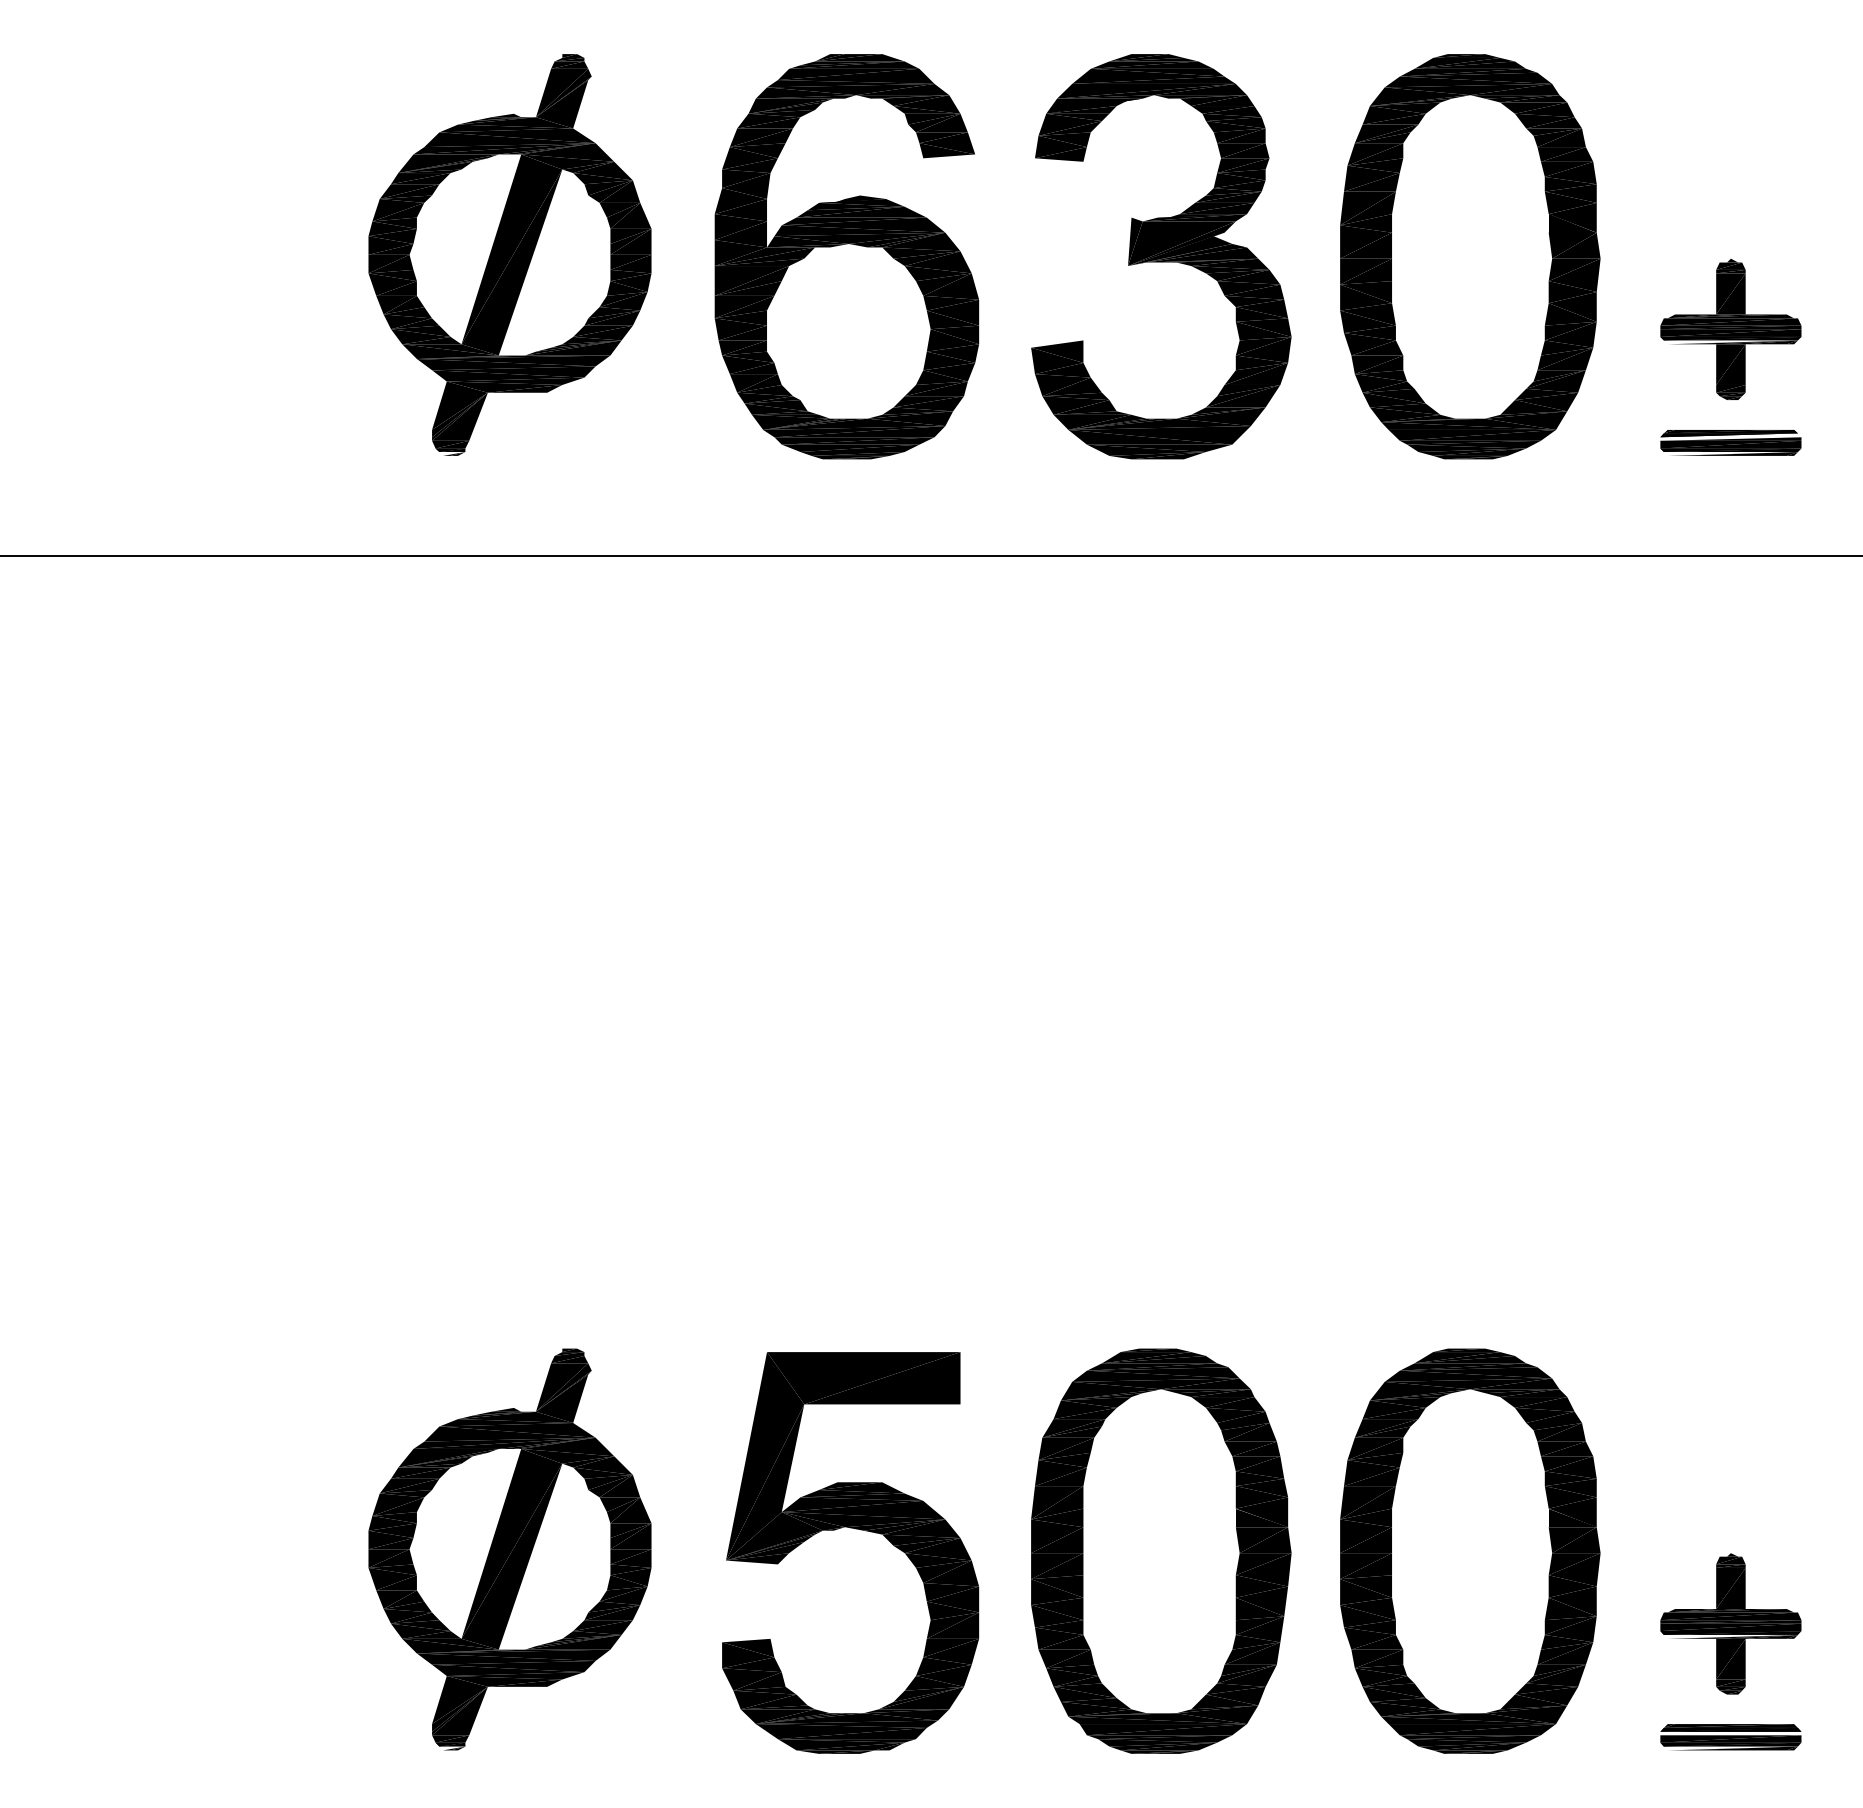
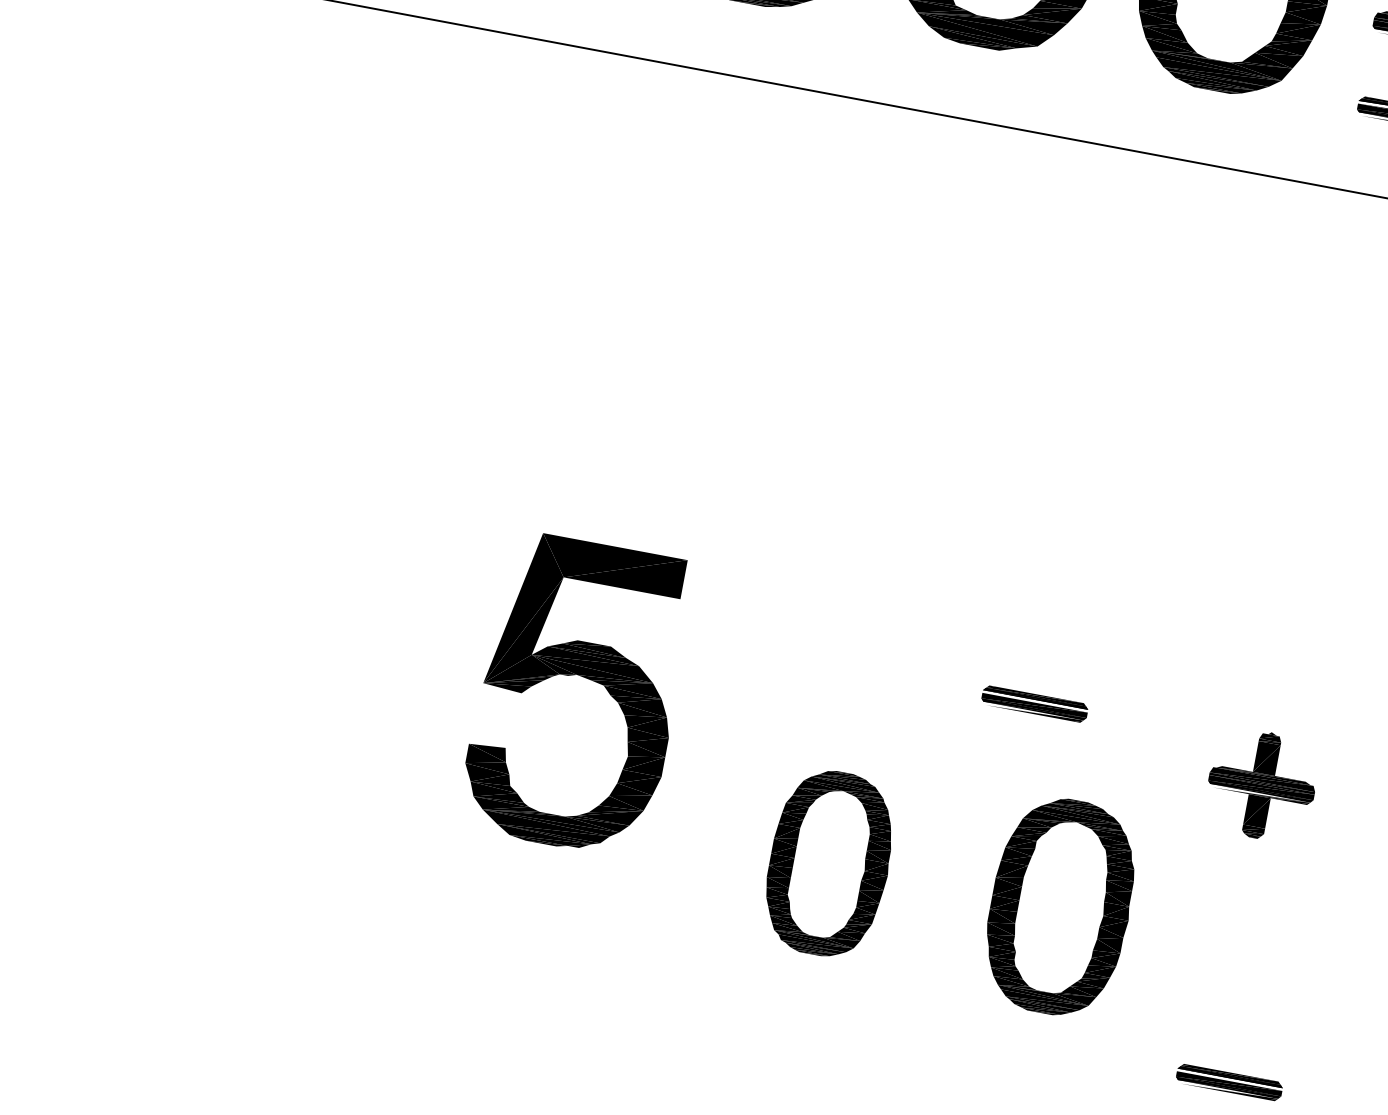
part: (1387, 1295) -> (1034, 704), added
part: (855, 1529) -> (584, 678), moved
part: (509, 1549) -> (342, 771), removed
part: (1161, 1550) -> (829, 863), size x0.6
part: (1470, 1550) -> (1060, 906), size x0.7
part: (1730, 1623) -> (1261, 784), moved

